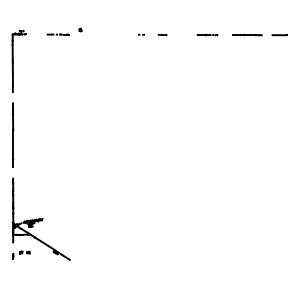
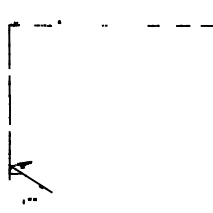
part: (162, 34) -> (120, 25), removed
part: (207, 34) -> (153, 25), size x0.7
part: (247, 34) -> (183, 25), size x0.6
part: (21, 254) -> (29, 200), moved

